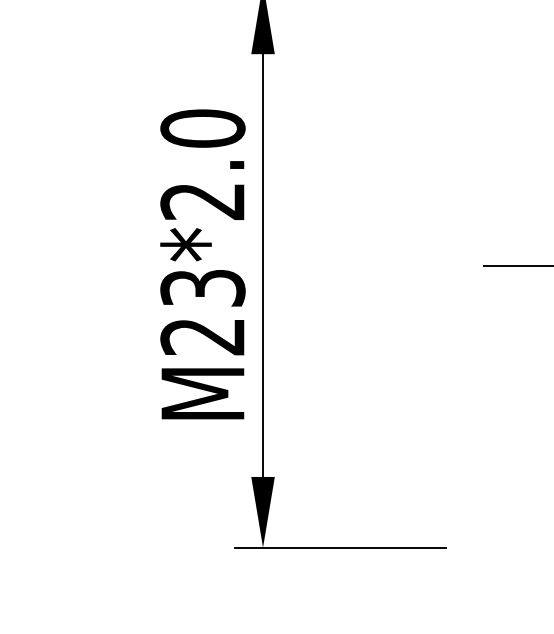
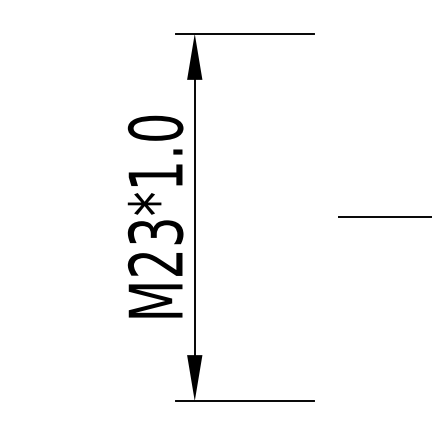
text: (201, 201) -> (154, 175), M23*2.0 -> M23*1.0

